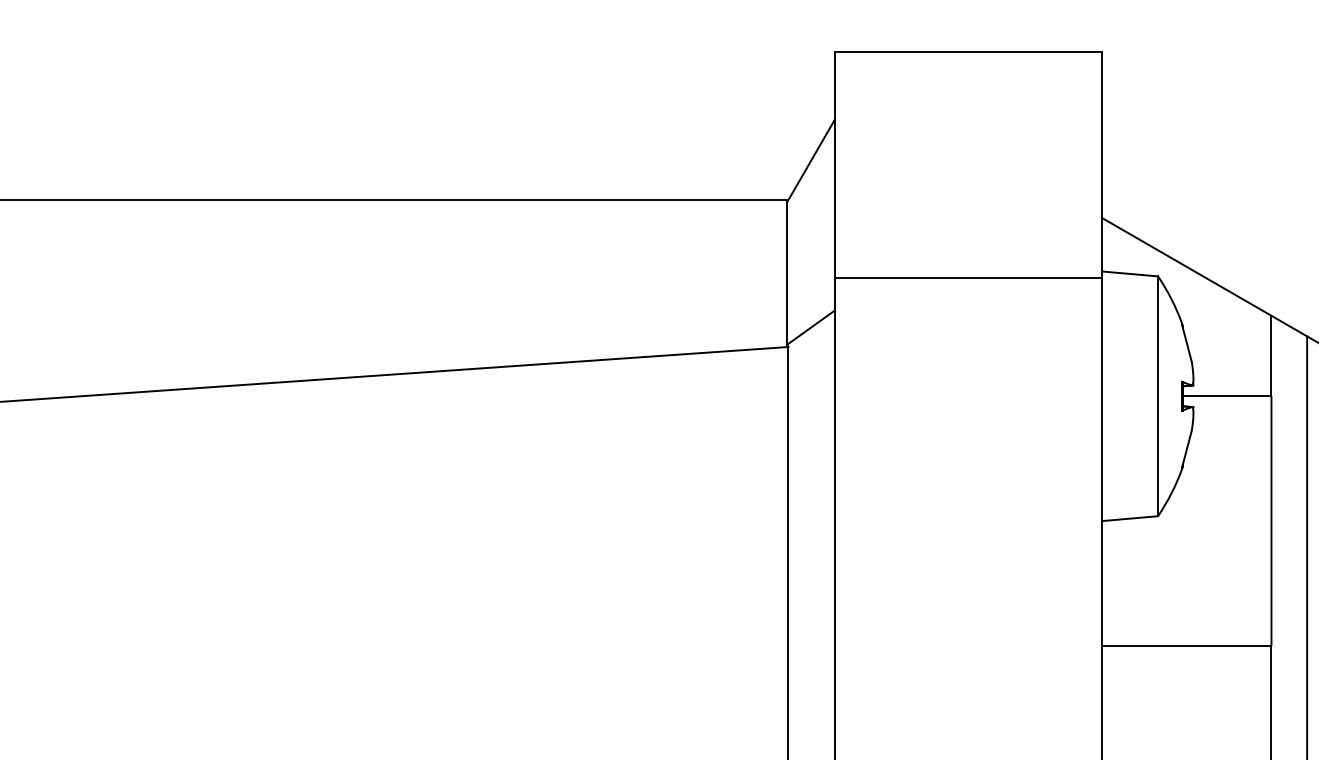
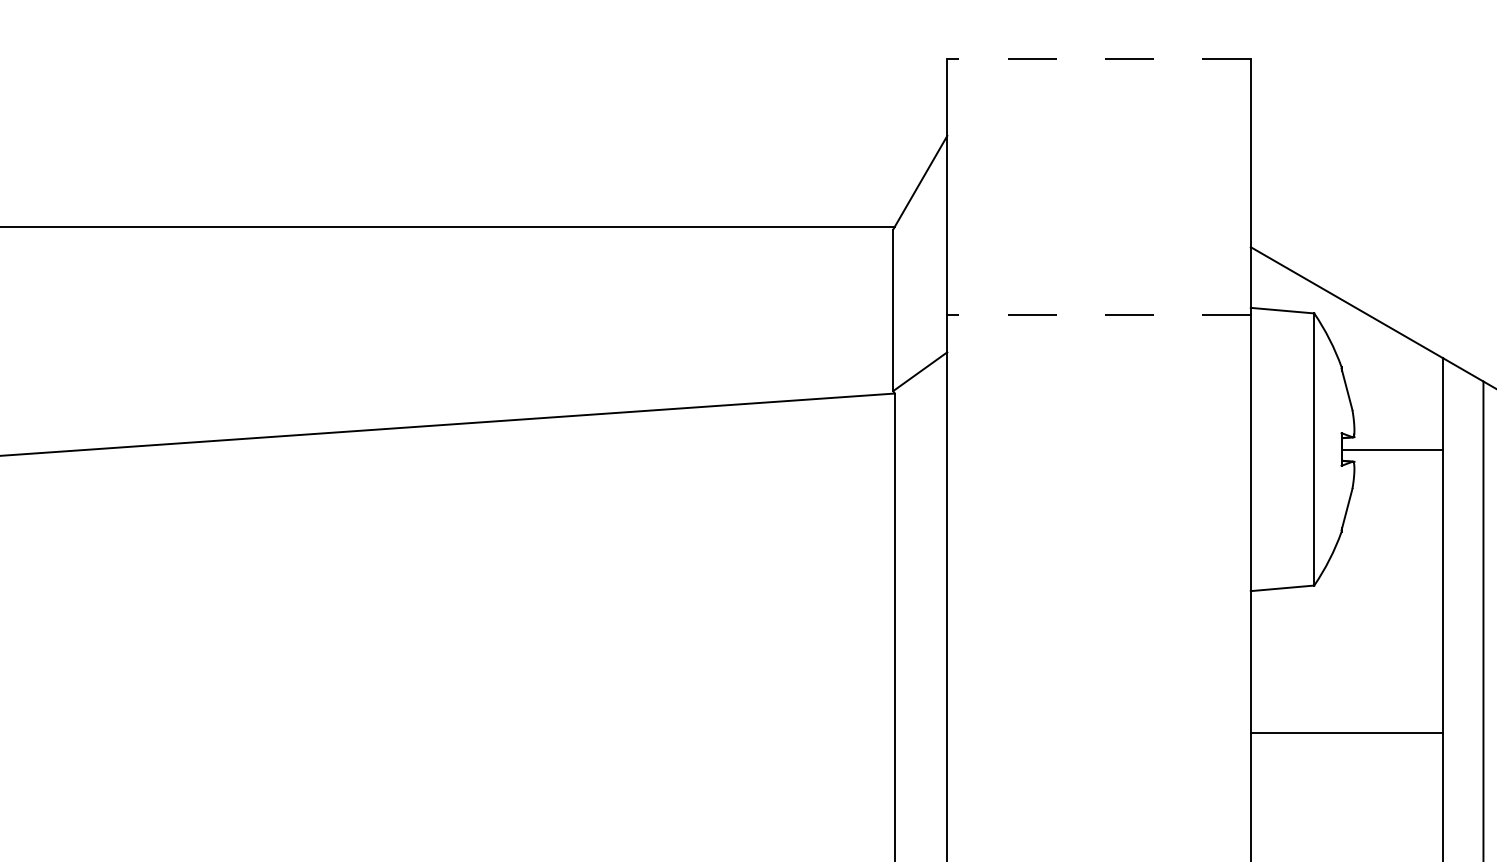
line: (968, 52) -> (1099, 59), solid -> dashed
line: (968, 277) -> (1099, 314), solid -> dashed

